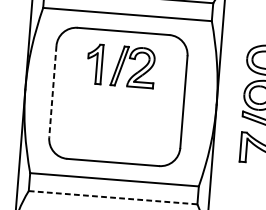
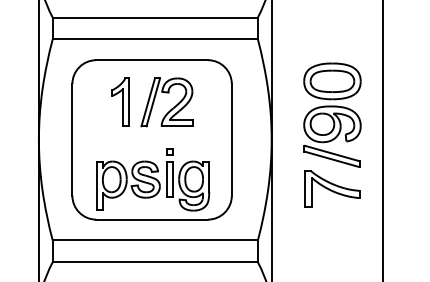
line: (52, 91) -> (72, 139), dashed -> solid
part: (116, 129) -> (153, 179), added
line: (113, 197) -> (155, 262), dashed -> solid

